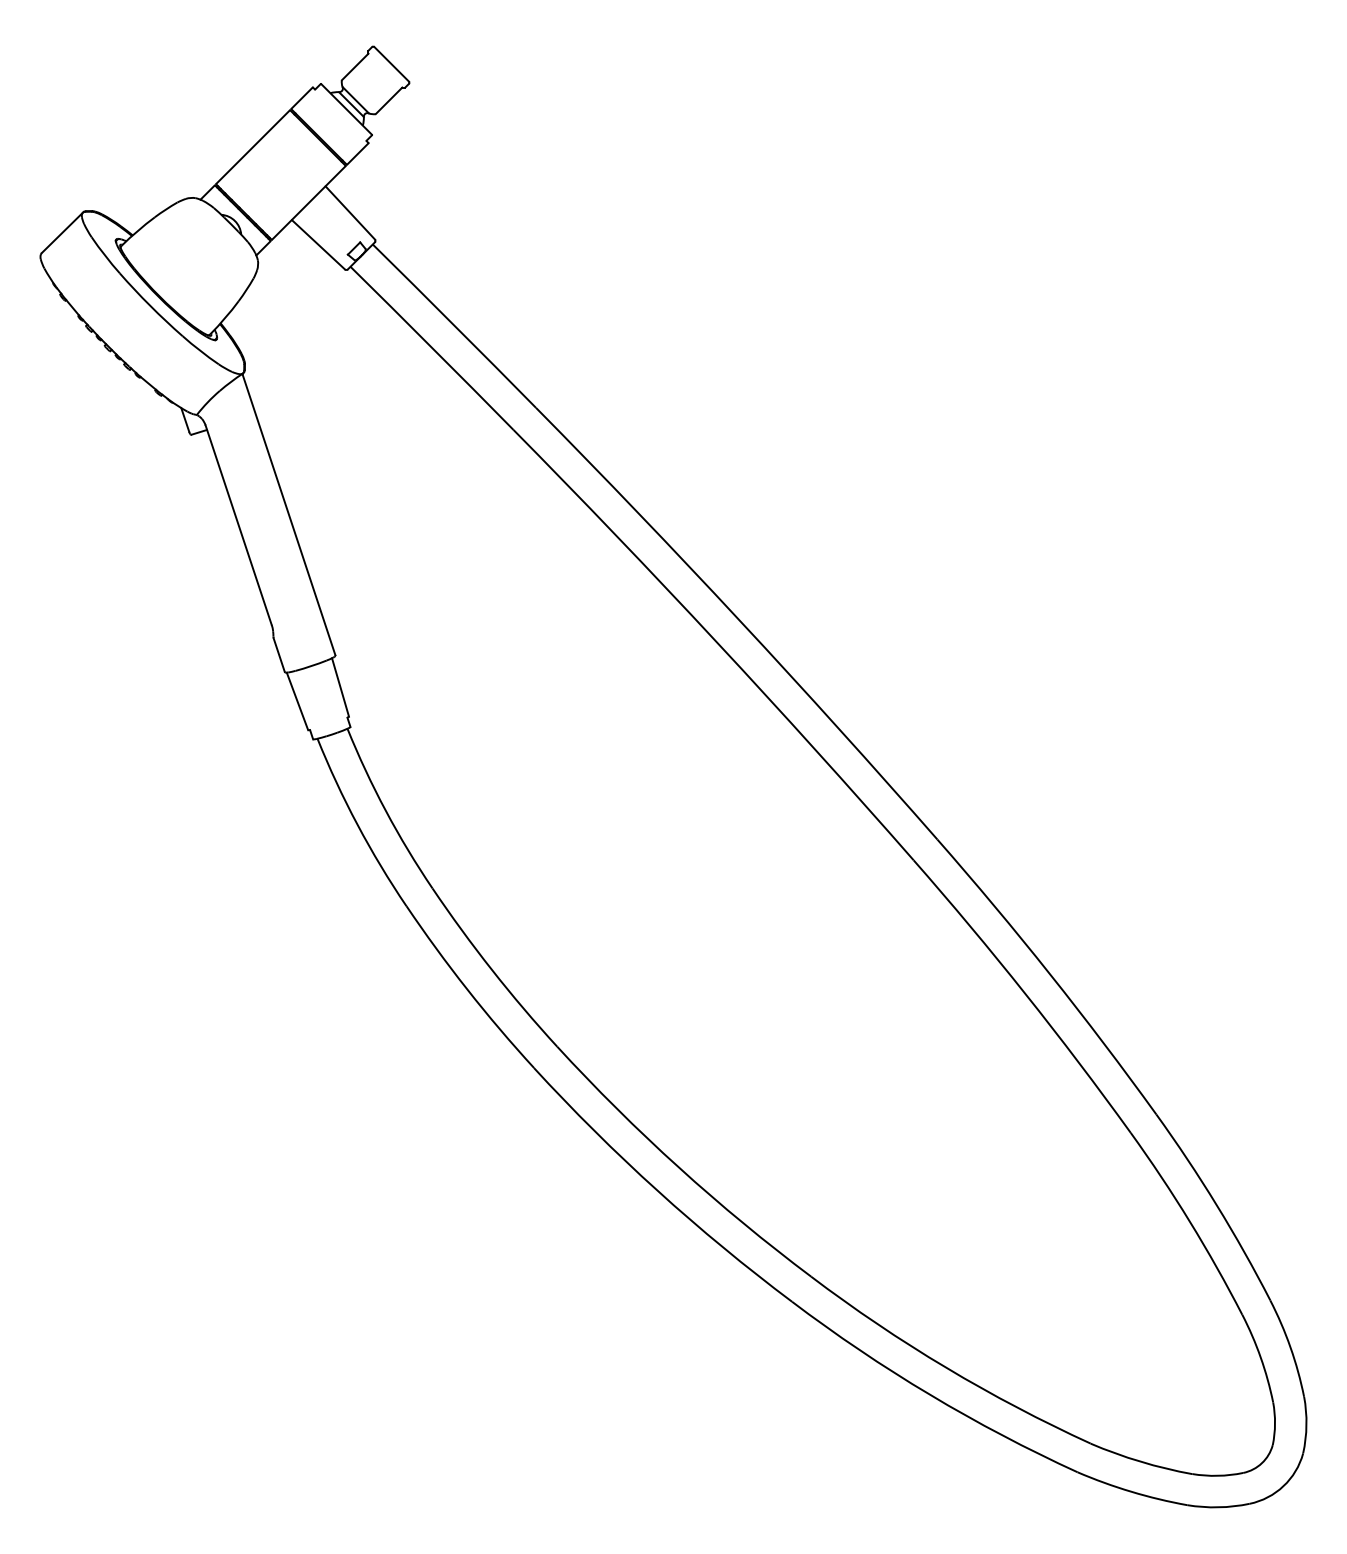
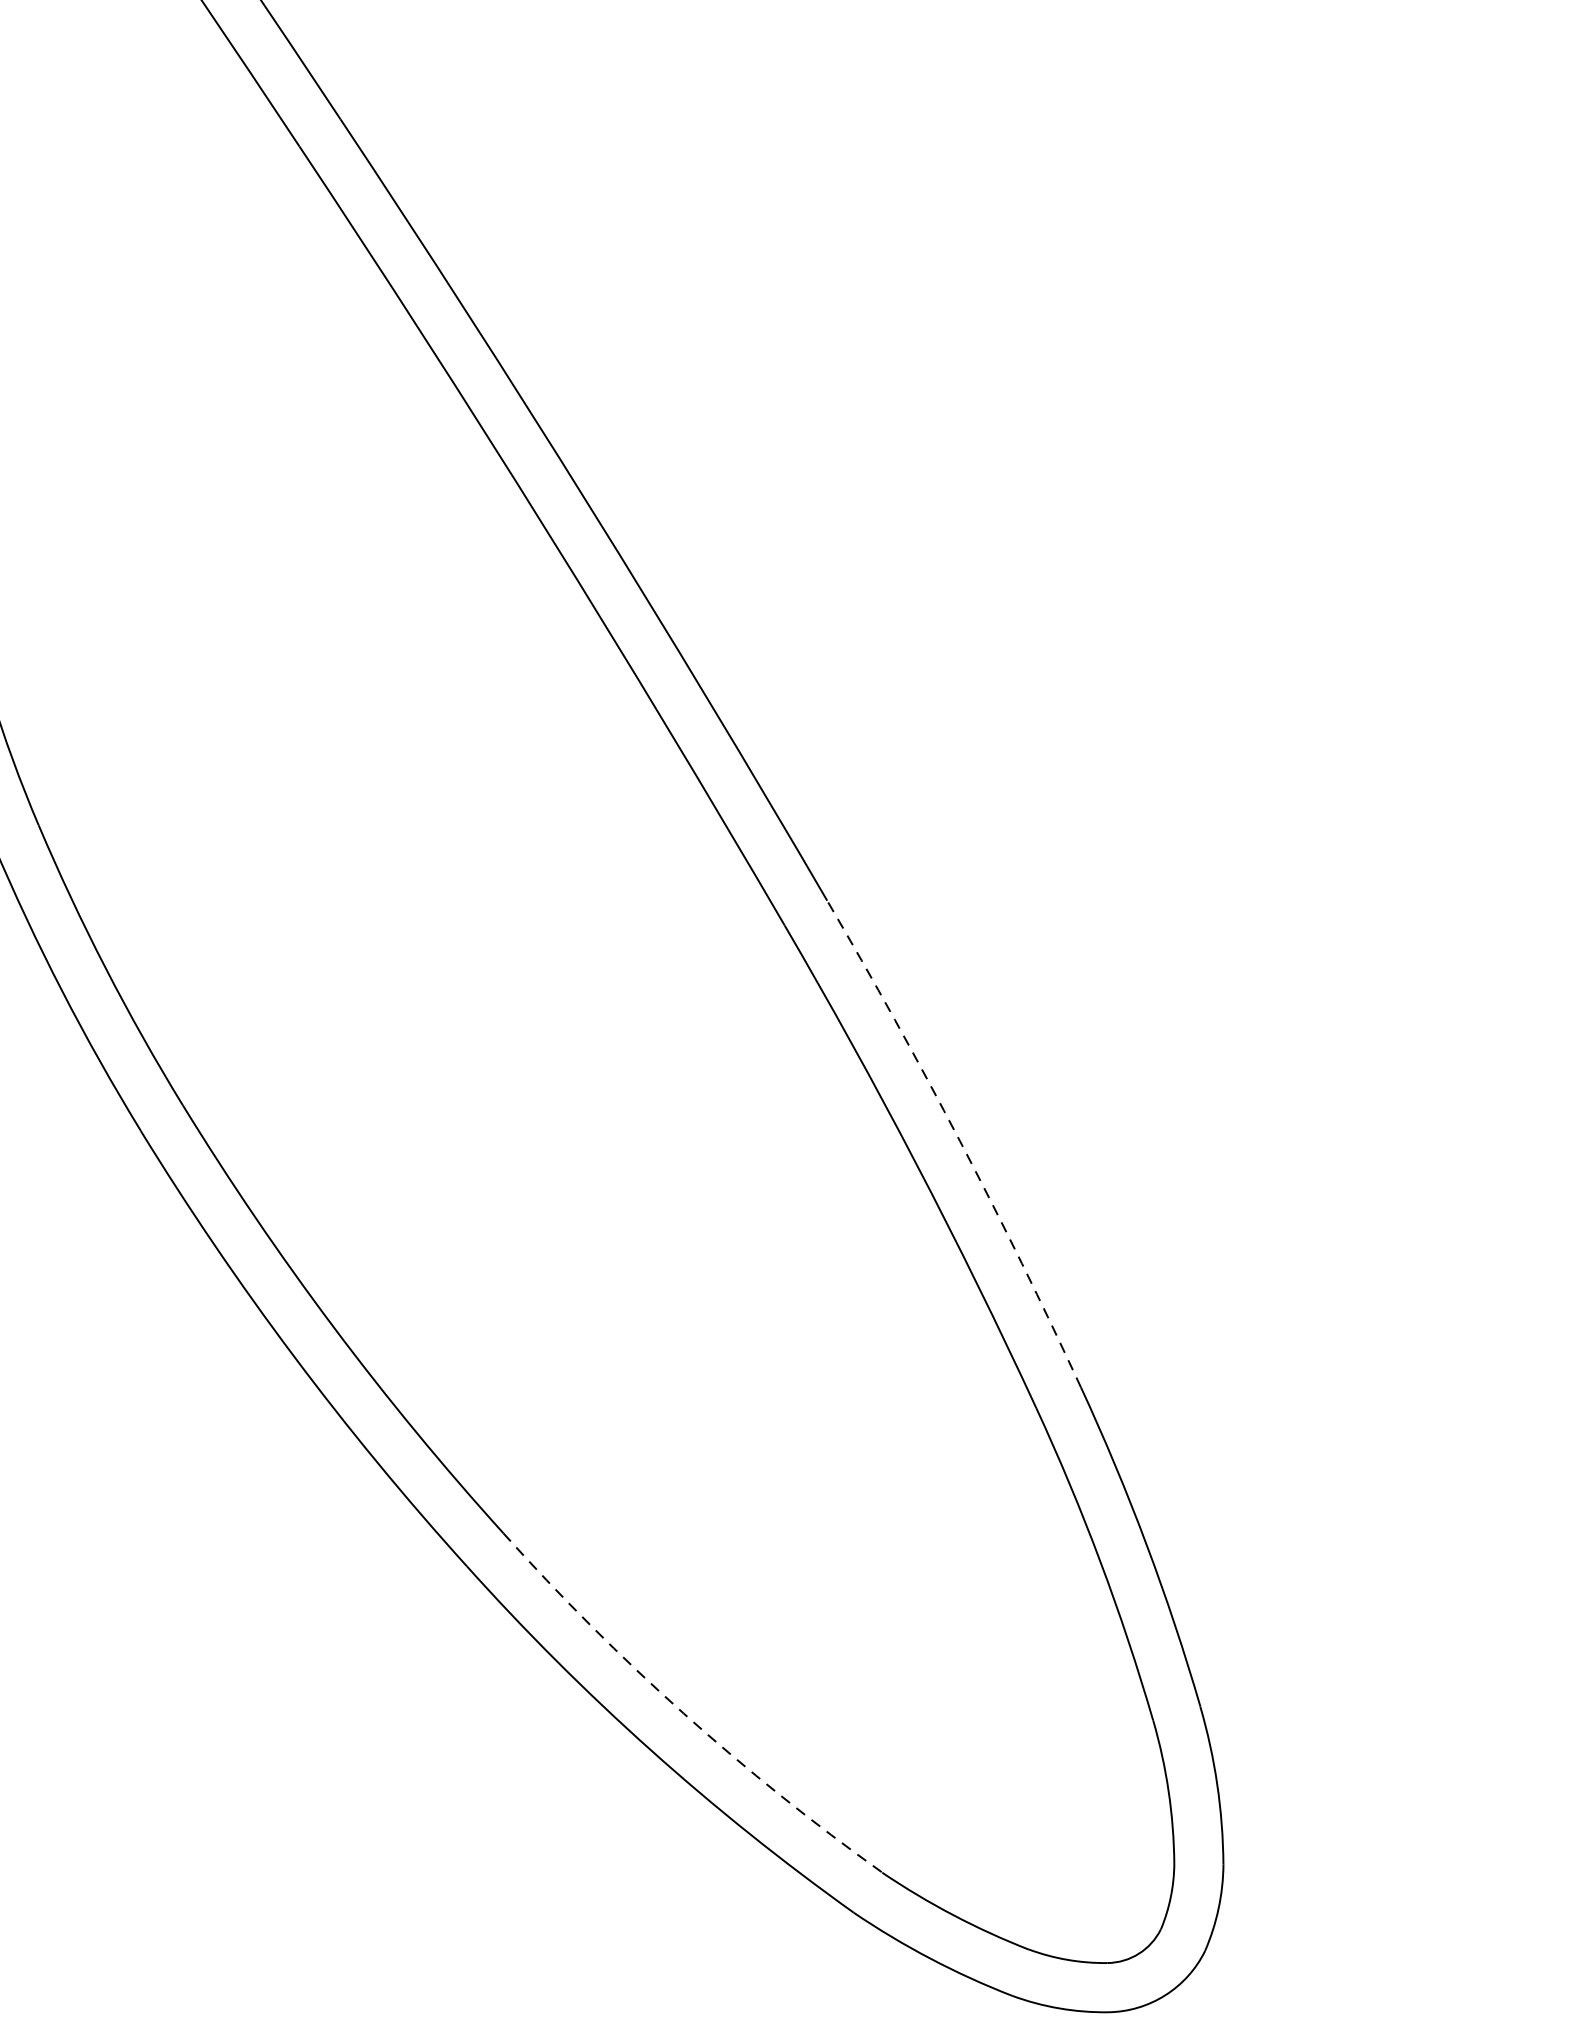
arc: (1050, 974) -> (960, 1141), solid -> dashed
arc: (946, 1367) -> (683, 1712), solid -> dashed

